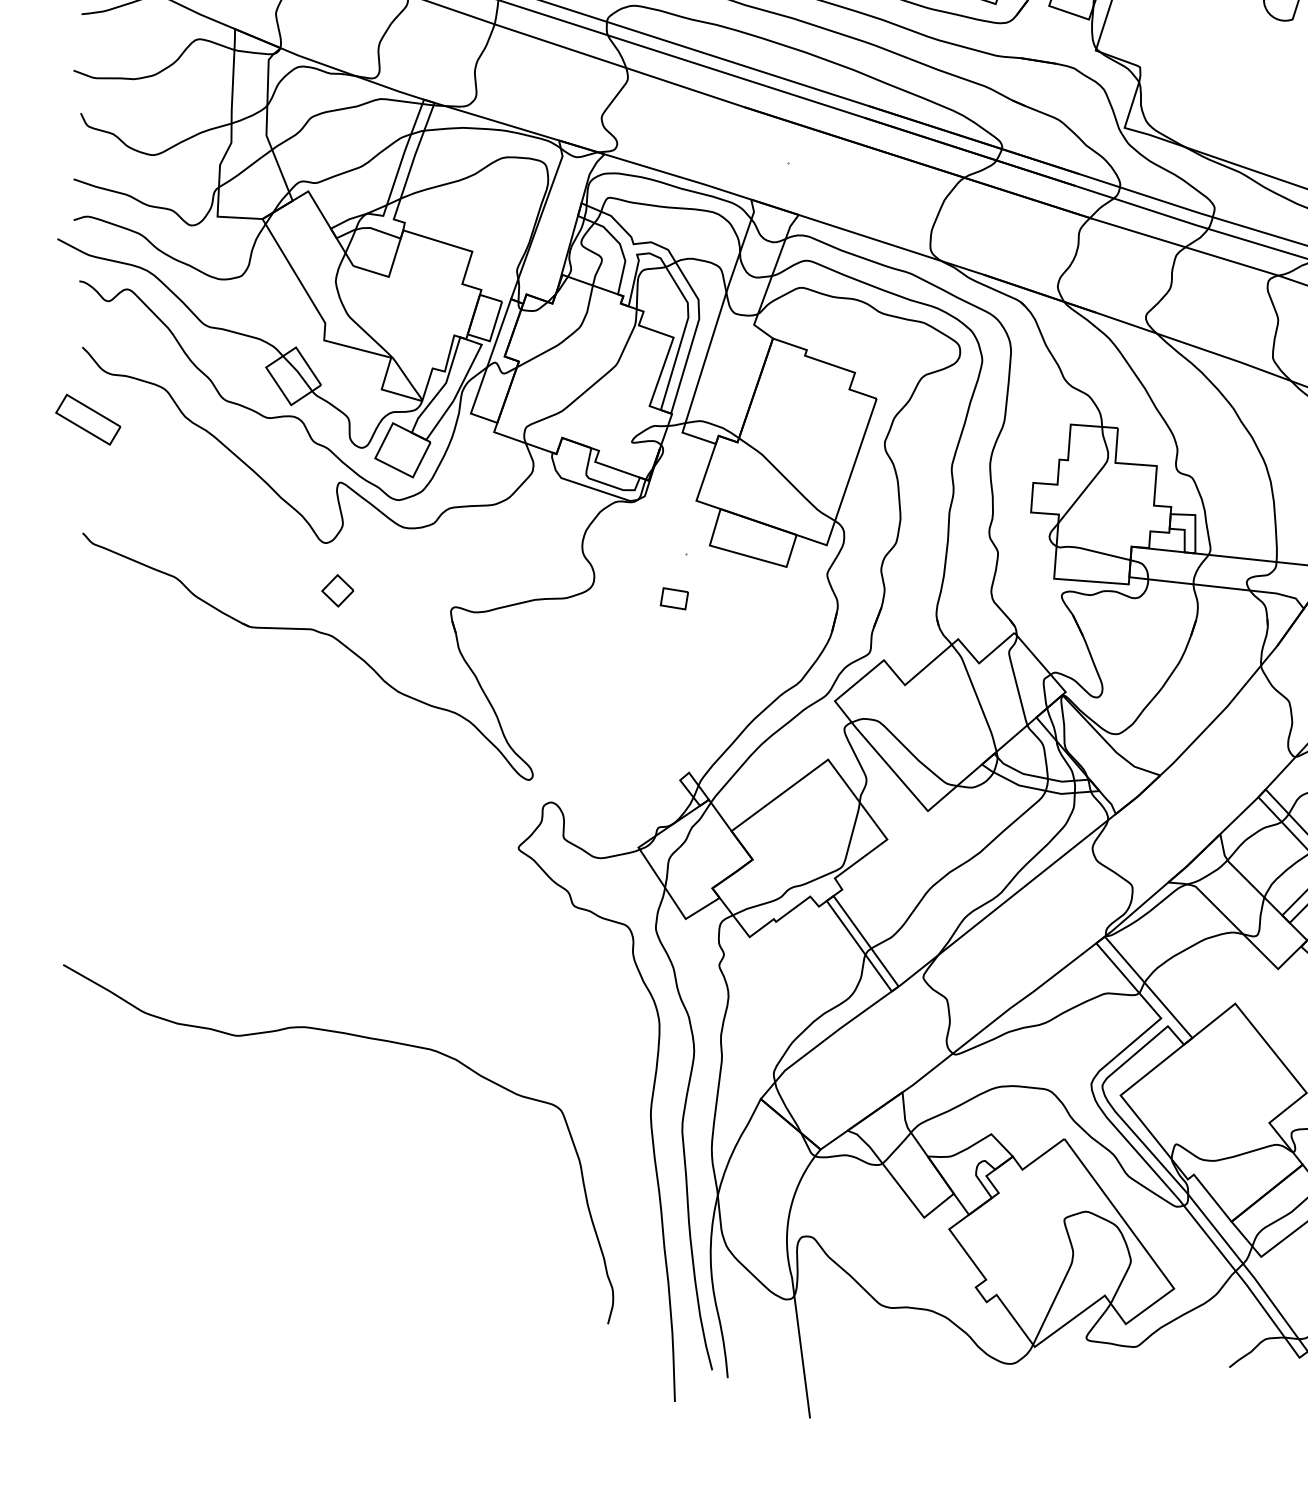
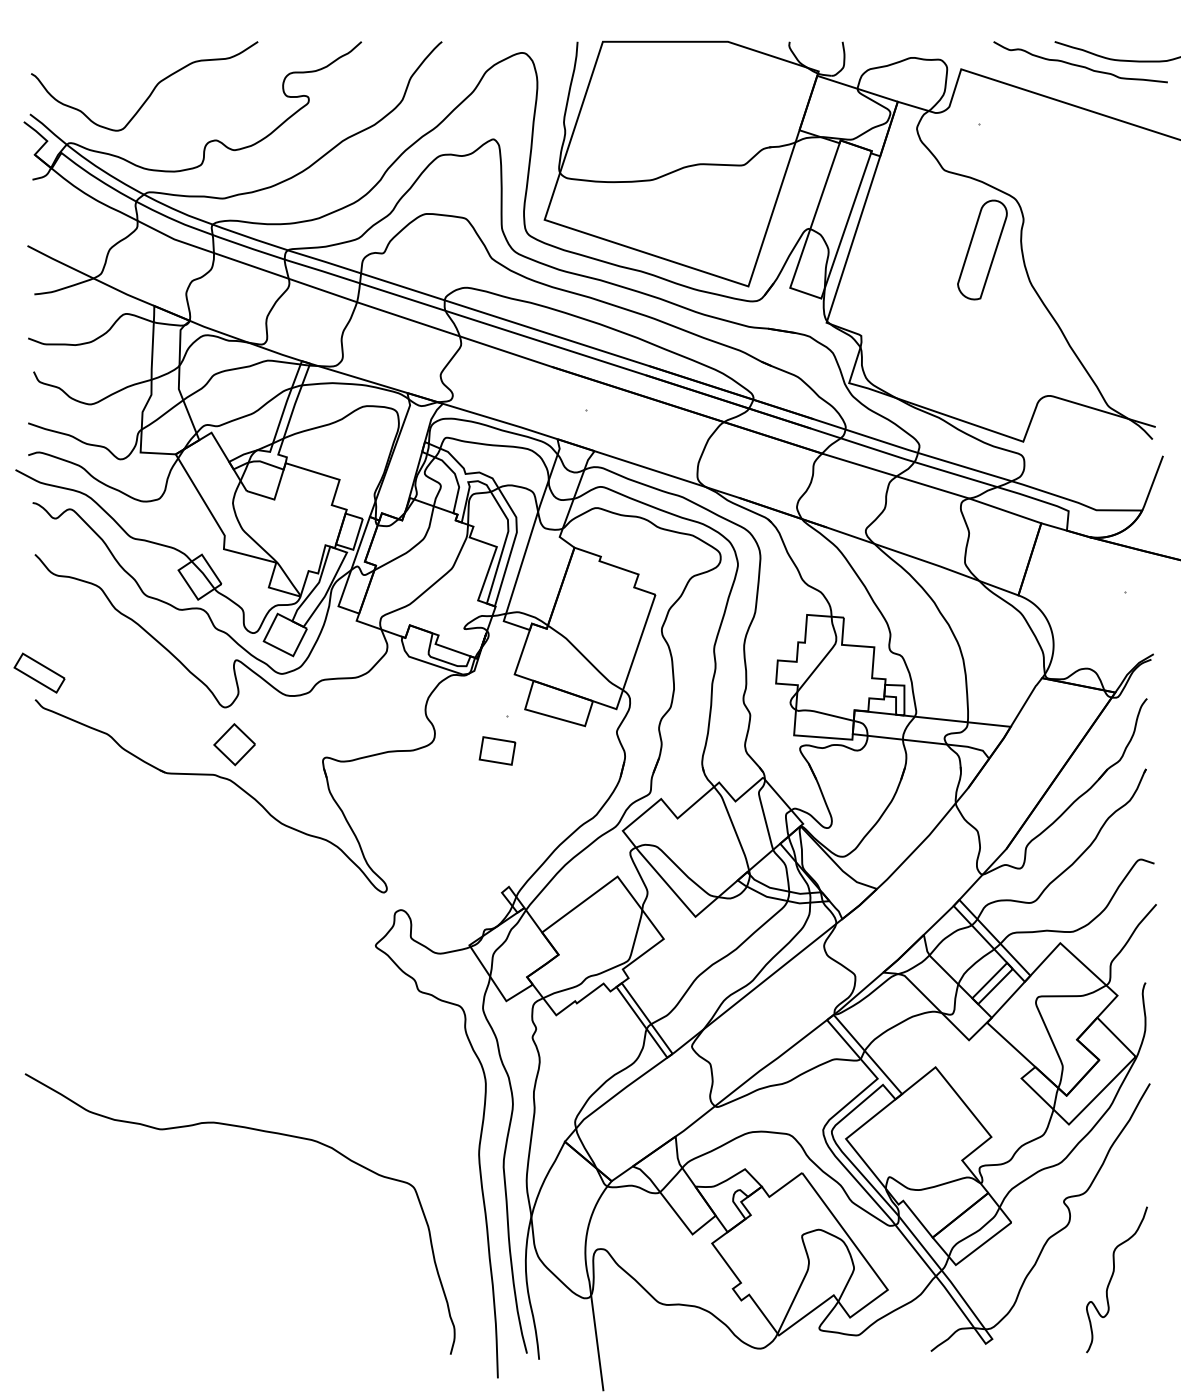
part: (88, 418) -> (39, 672), moved
part: (337, 590) -> (234, 744), size x1.67
part: (674, 598) -> (497, 750), size x1.67
curve: (356, 1037) -> (254, 1130), moved

